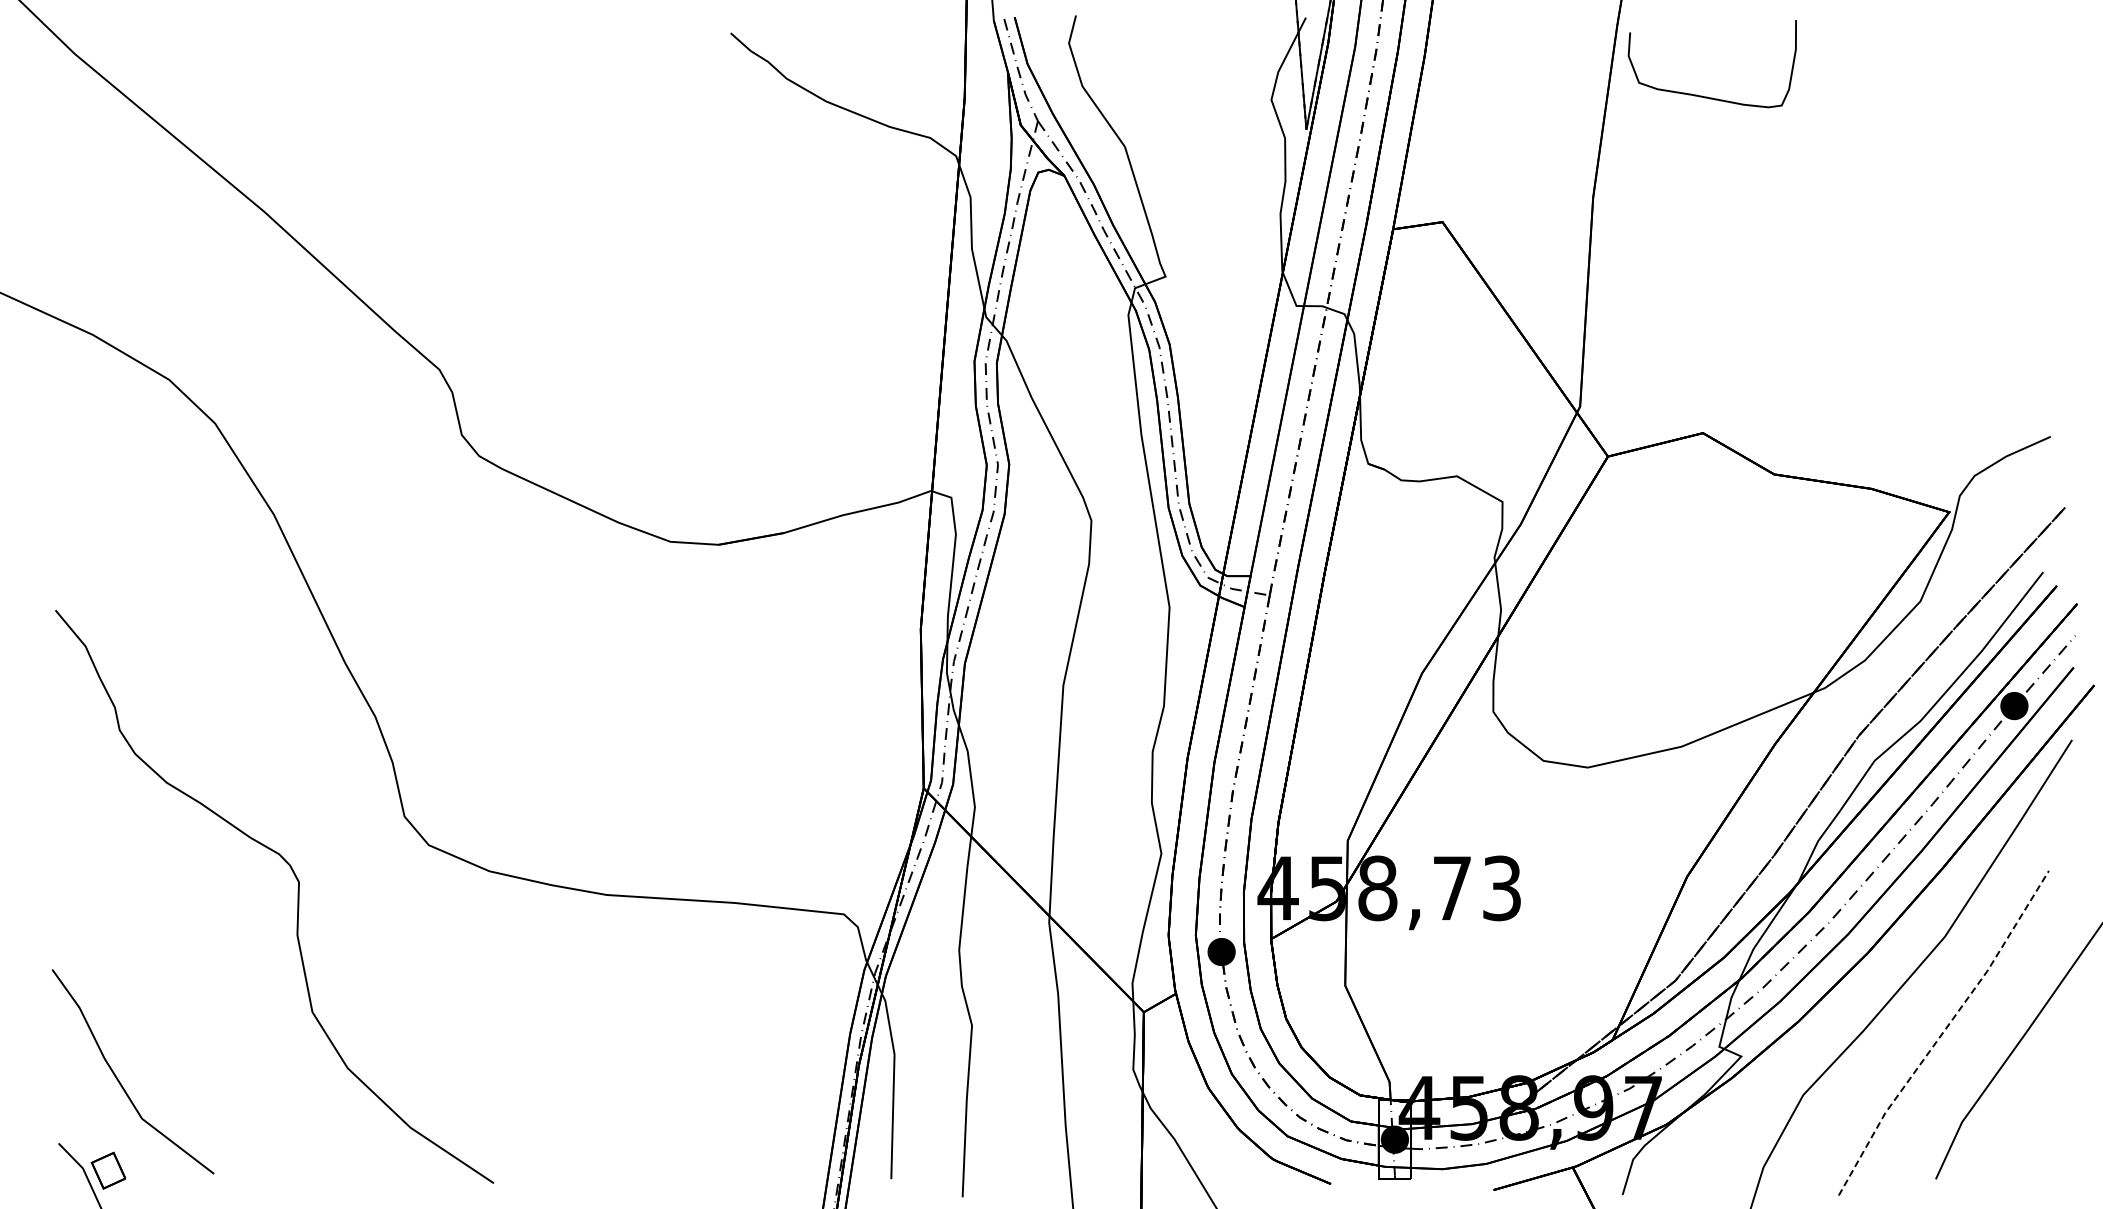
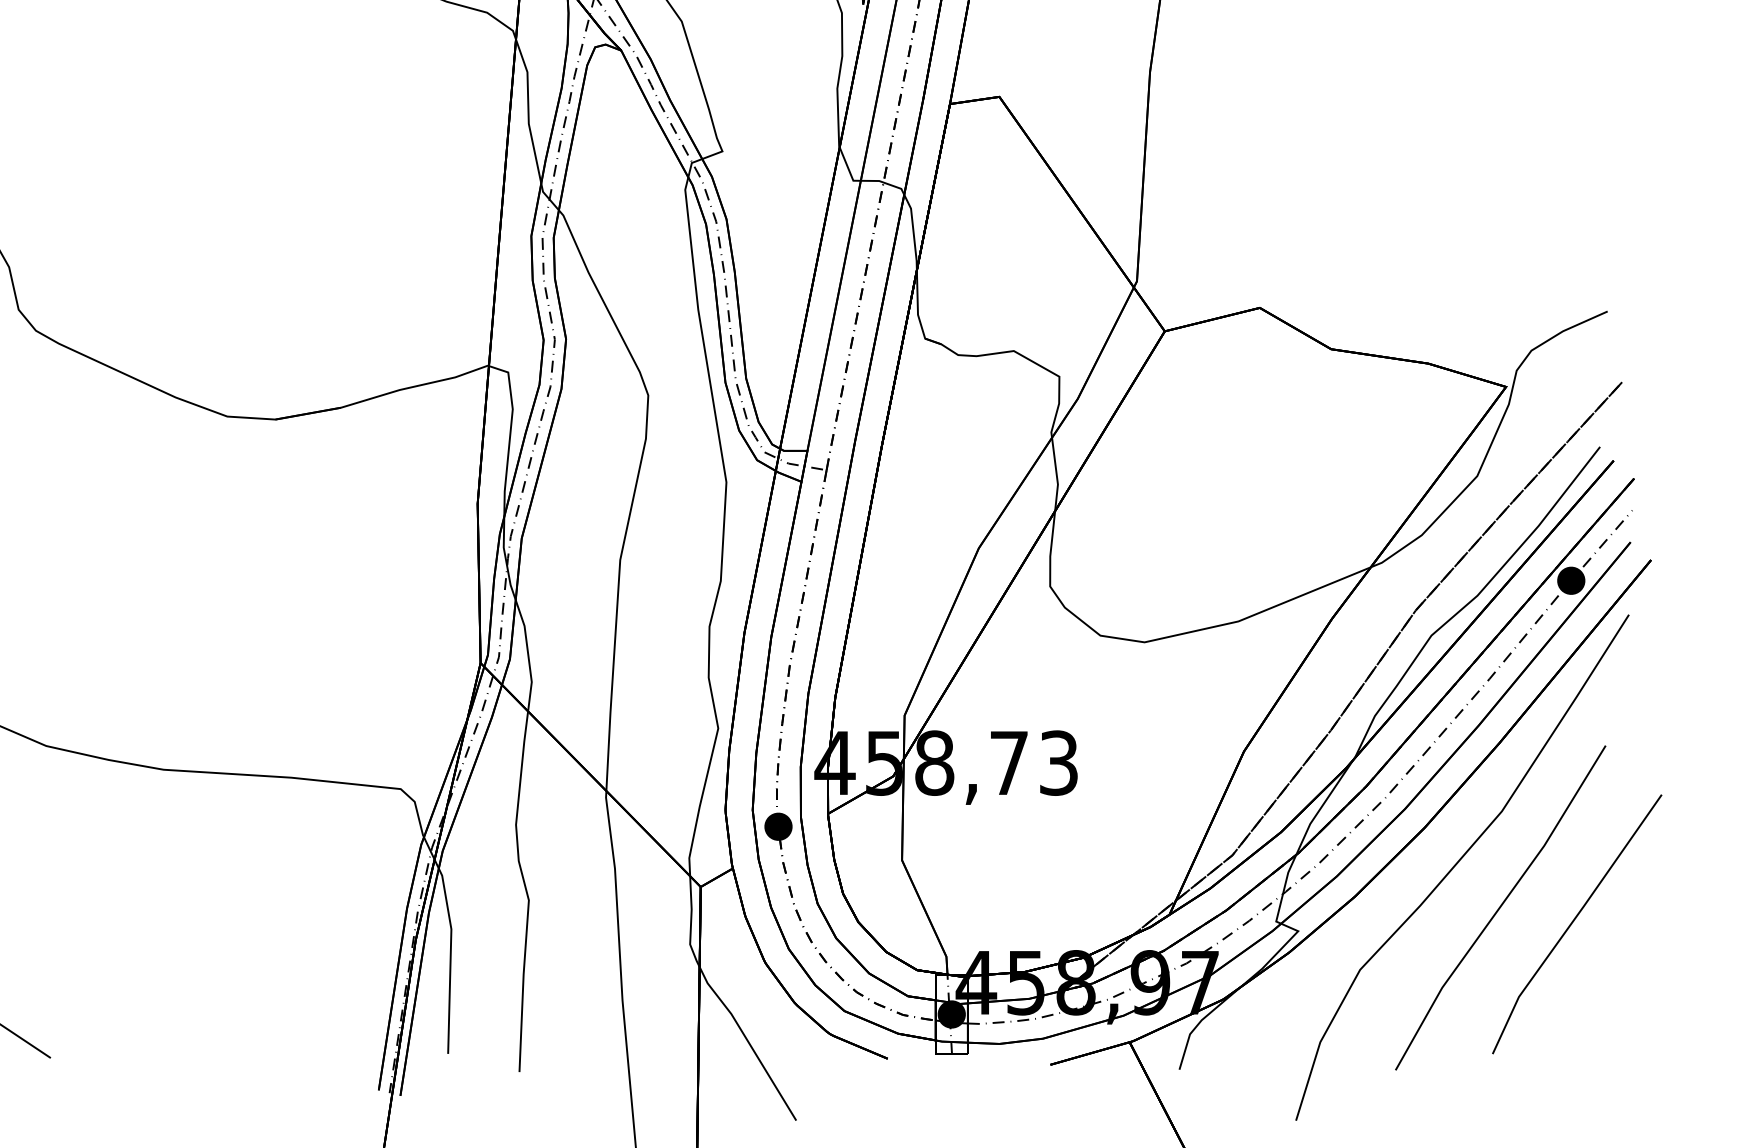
line: (1943, 1032) -> (1500, 907), dashed -> solid

